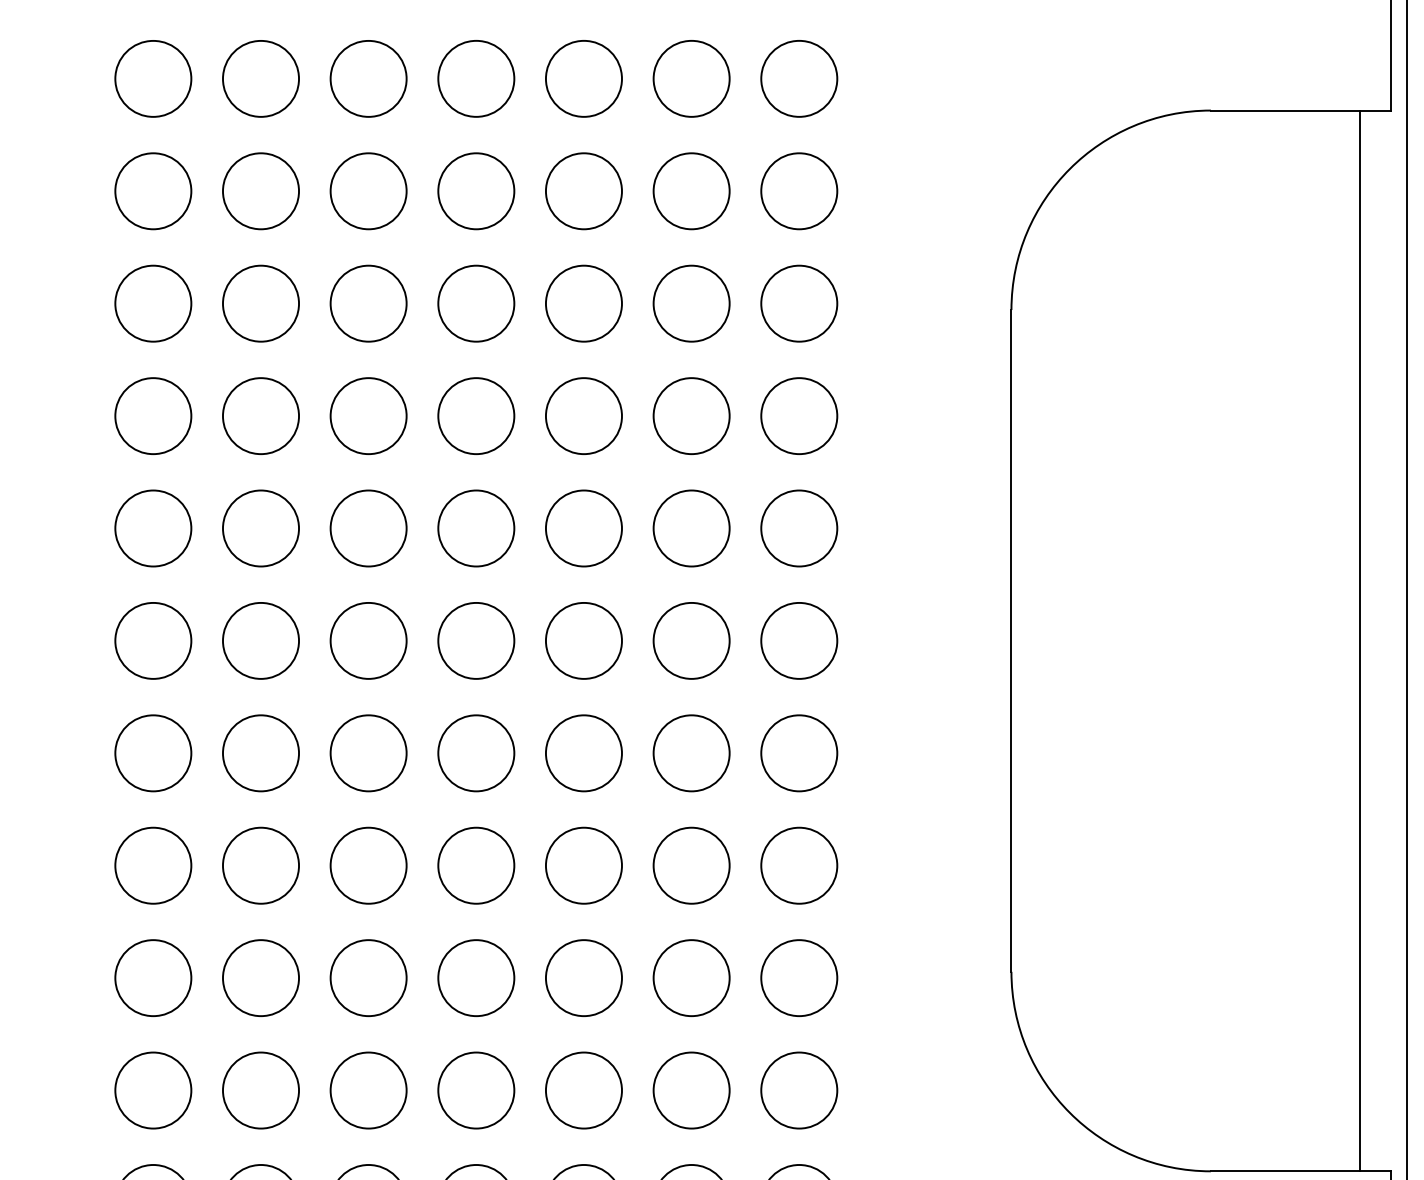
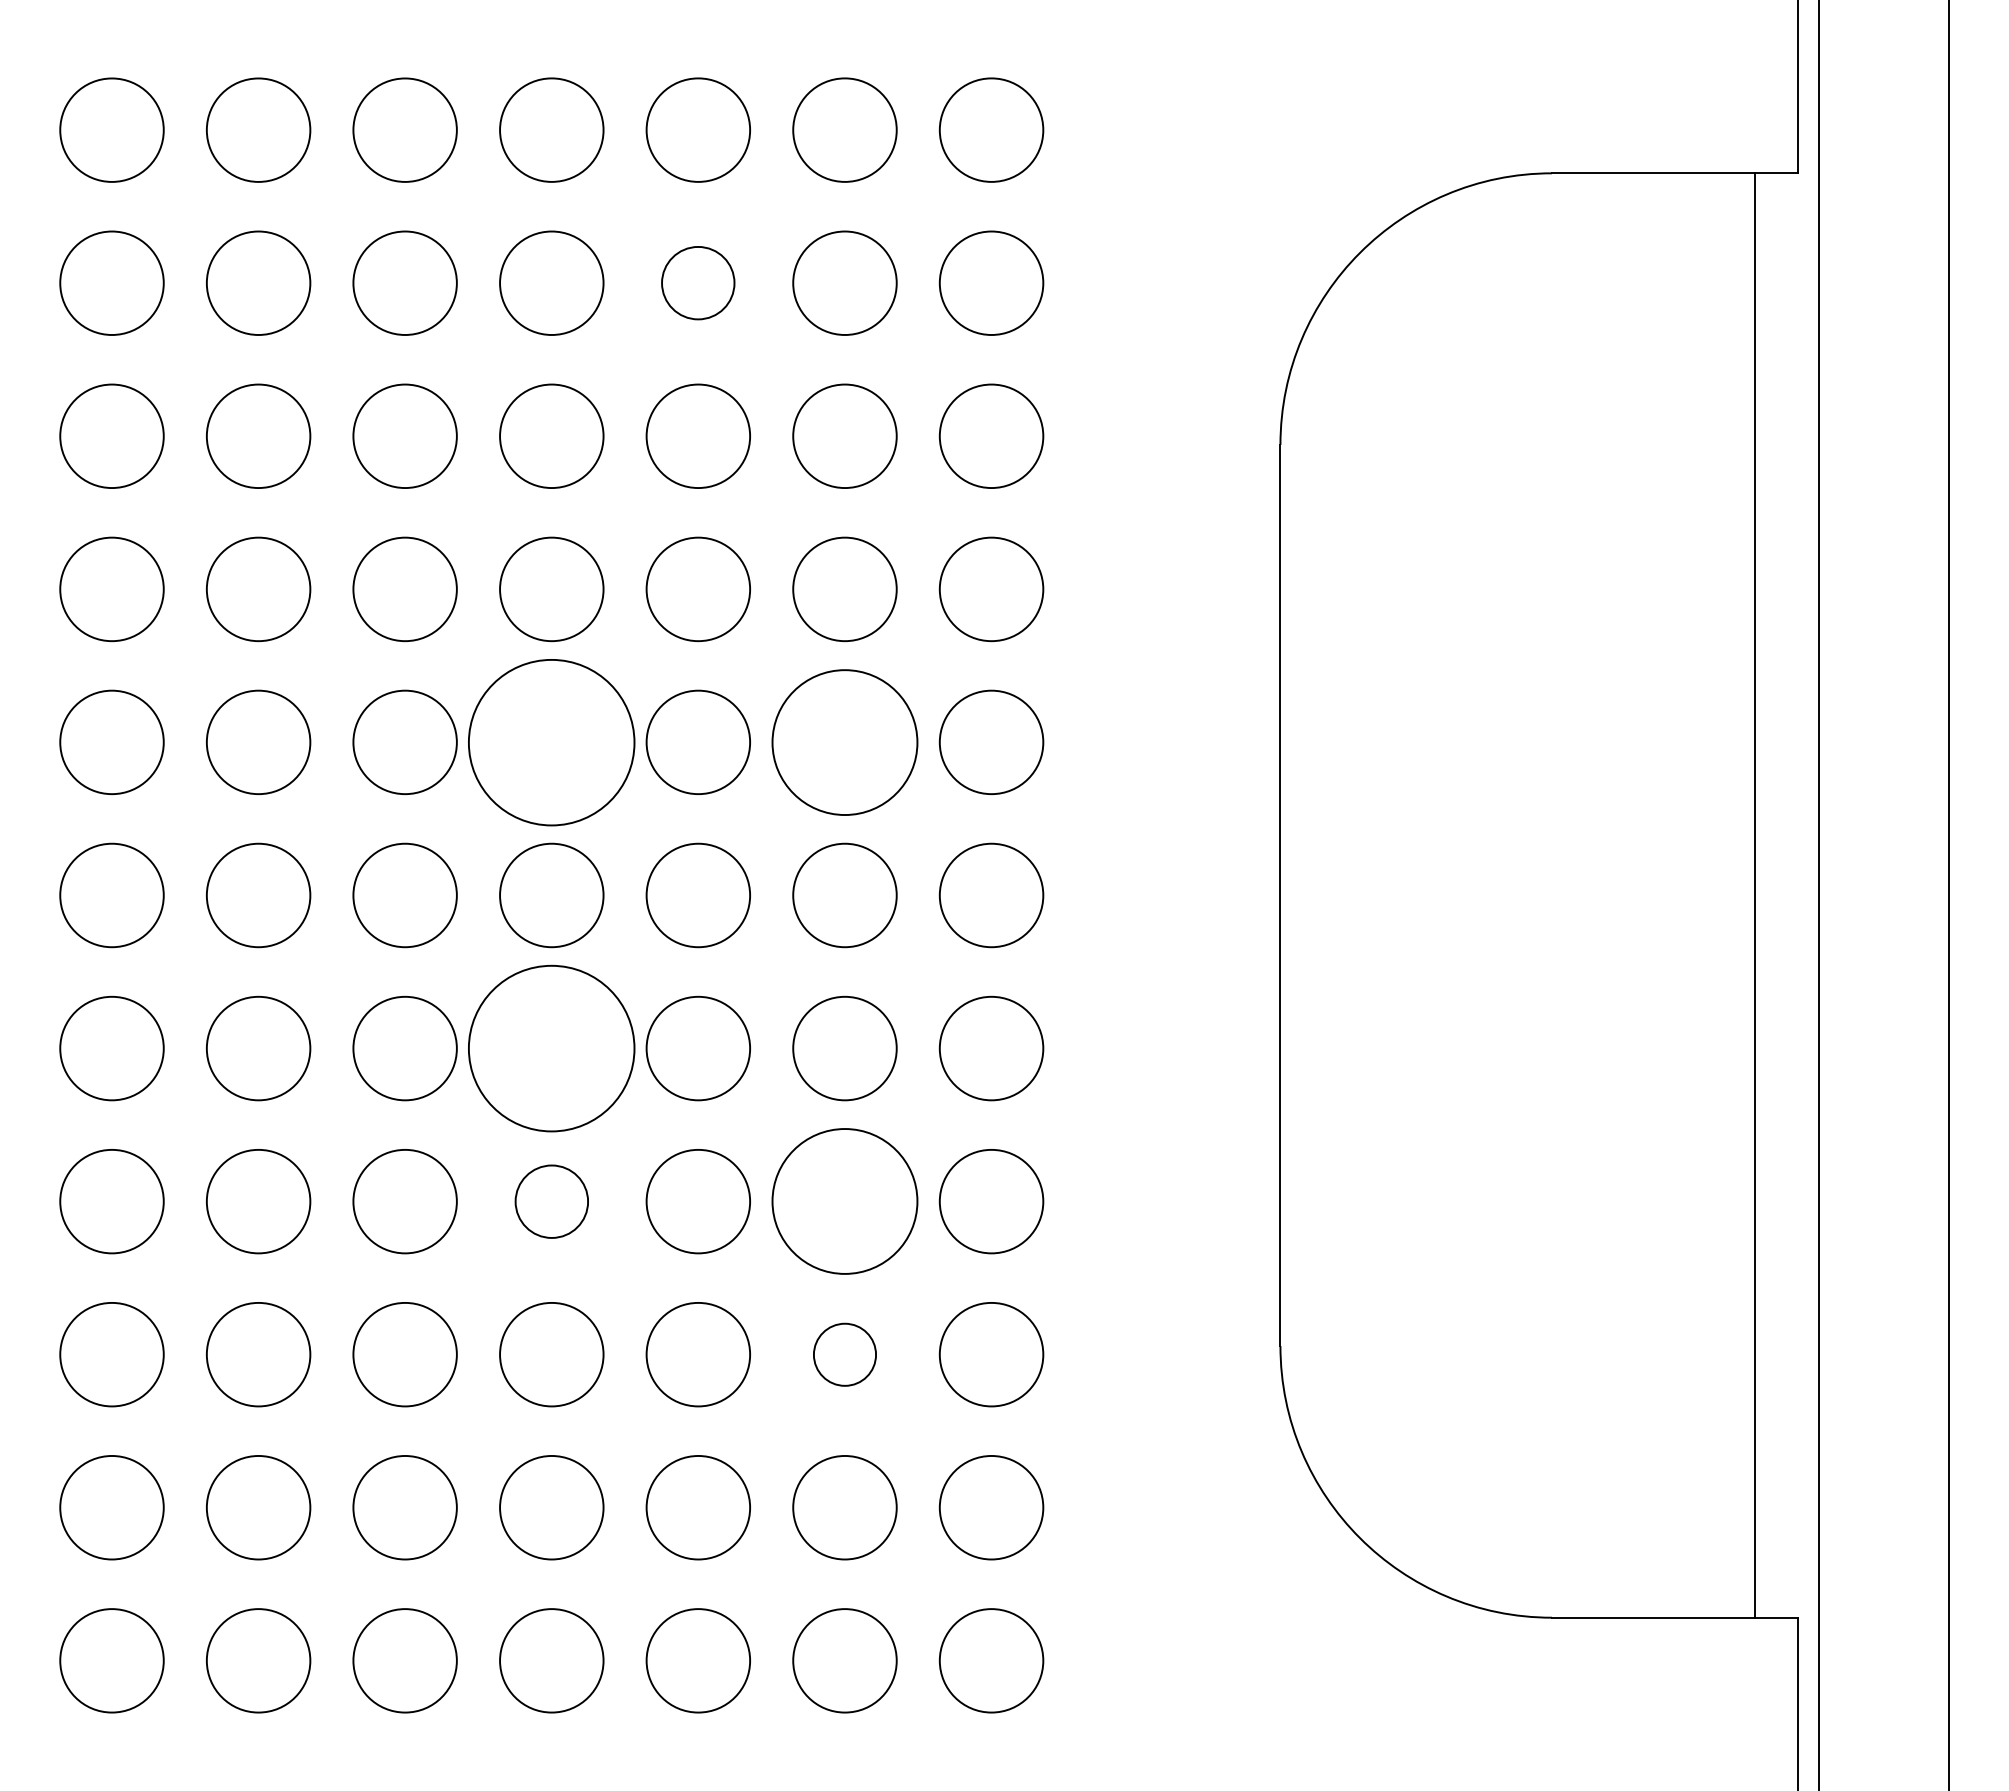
part: (583, 190) -> (697, 282), size x0.7
part: (476, 527) -> (551, 741), size x1.6
part: (691, 527) -> (844, 741), size x1.4
part: (476, 753) -> (551, 1048), size x1.6
part: (476, 865) -> (551, 1201), size x0.7
part: (691, 865) -> (844, 1201), size x1.4
part: (691, 978) -> (844, 1354), size x0.6

